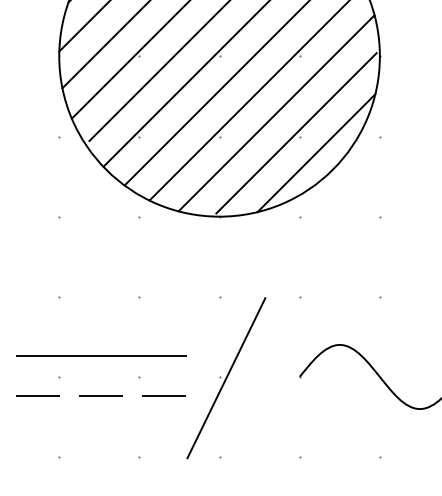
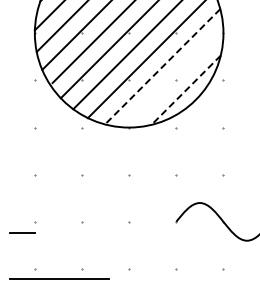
line: (276, 112) -> (162, 66), solid -> dashed
line: (296, 133) -> (174, 78), removed
line: (315, 153) -> (185, 90), solid -> dashed
line: (101, 354) -> (59, 278), moved
line: (226, 378) -> (133, 222), removed
line: (101, 396) -> (59, 233), removed
line: (164, 396) -> (96, 233), removed

